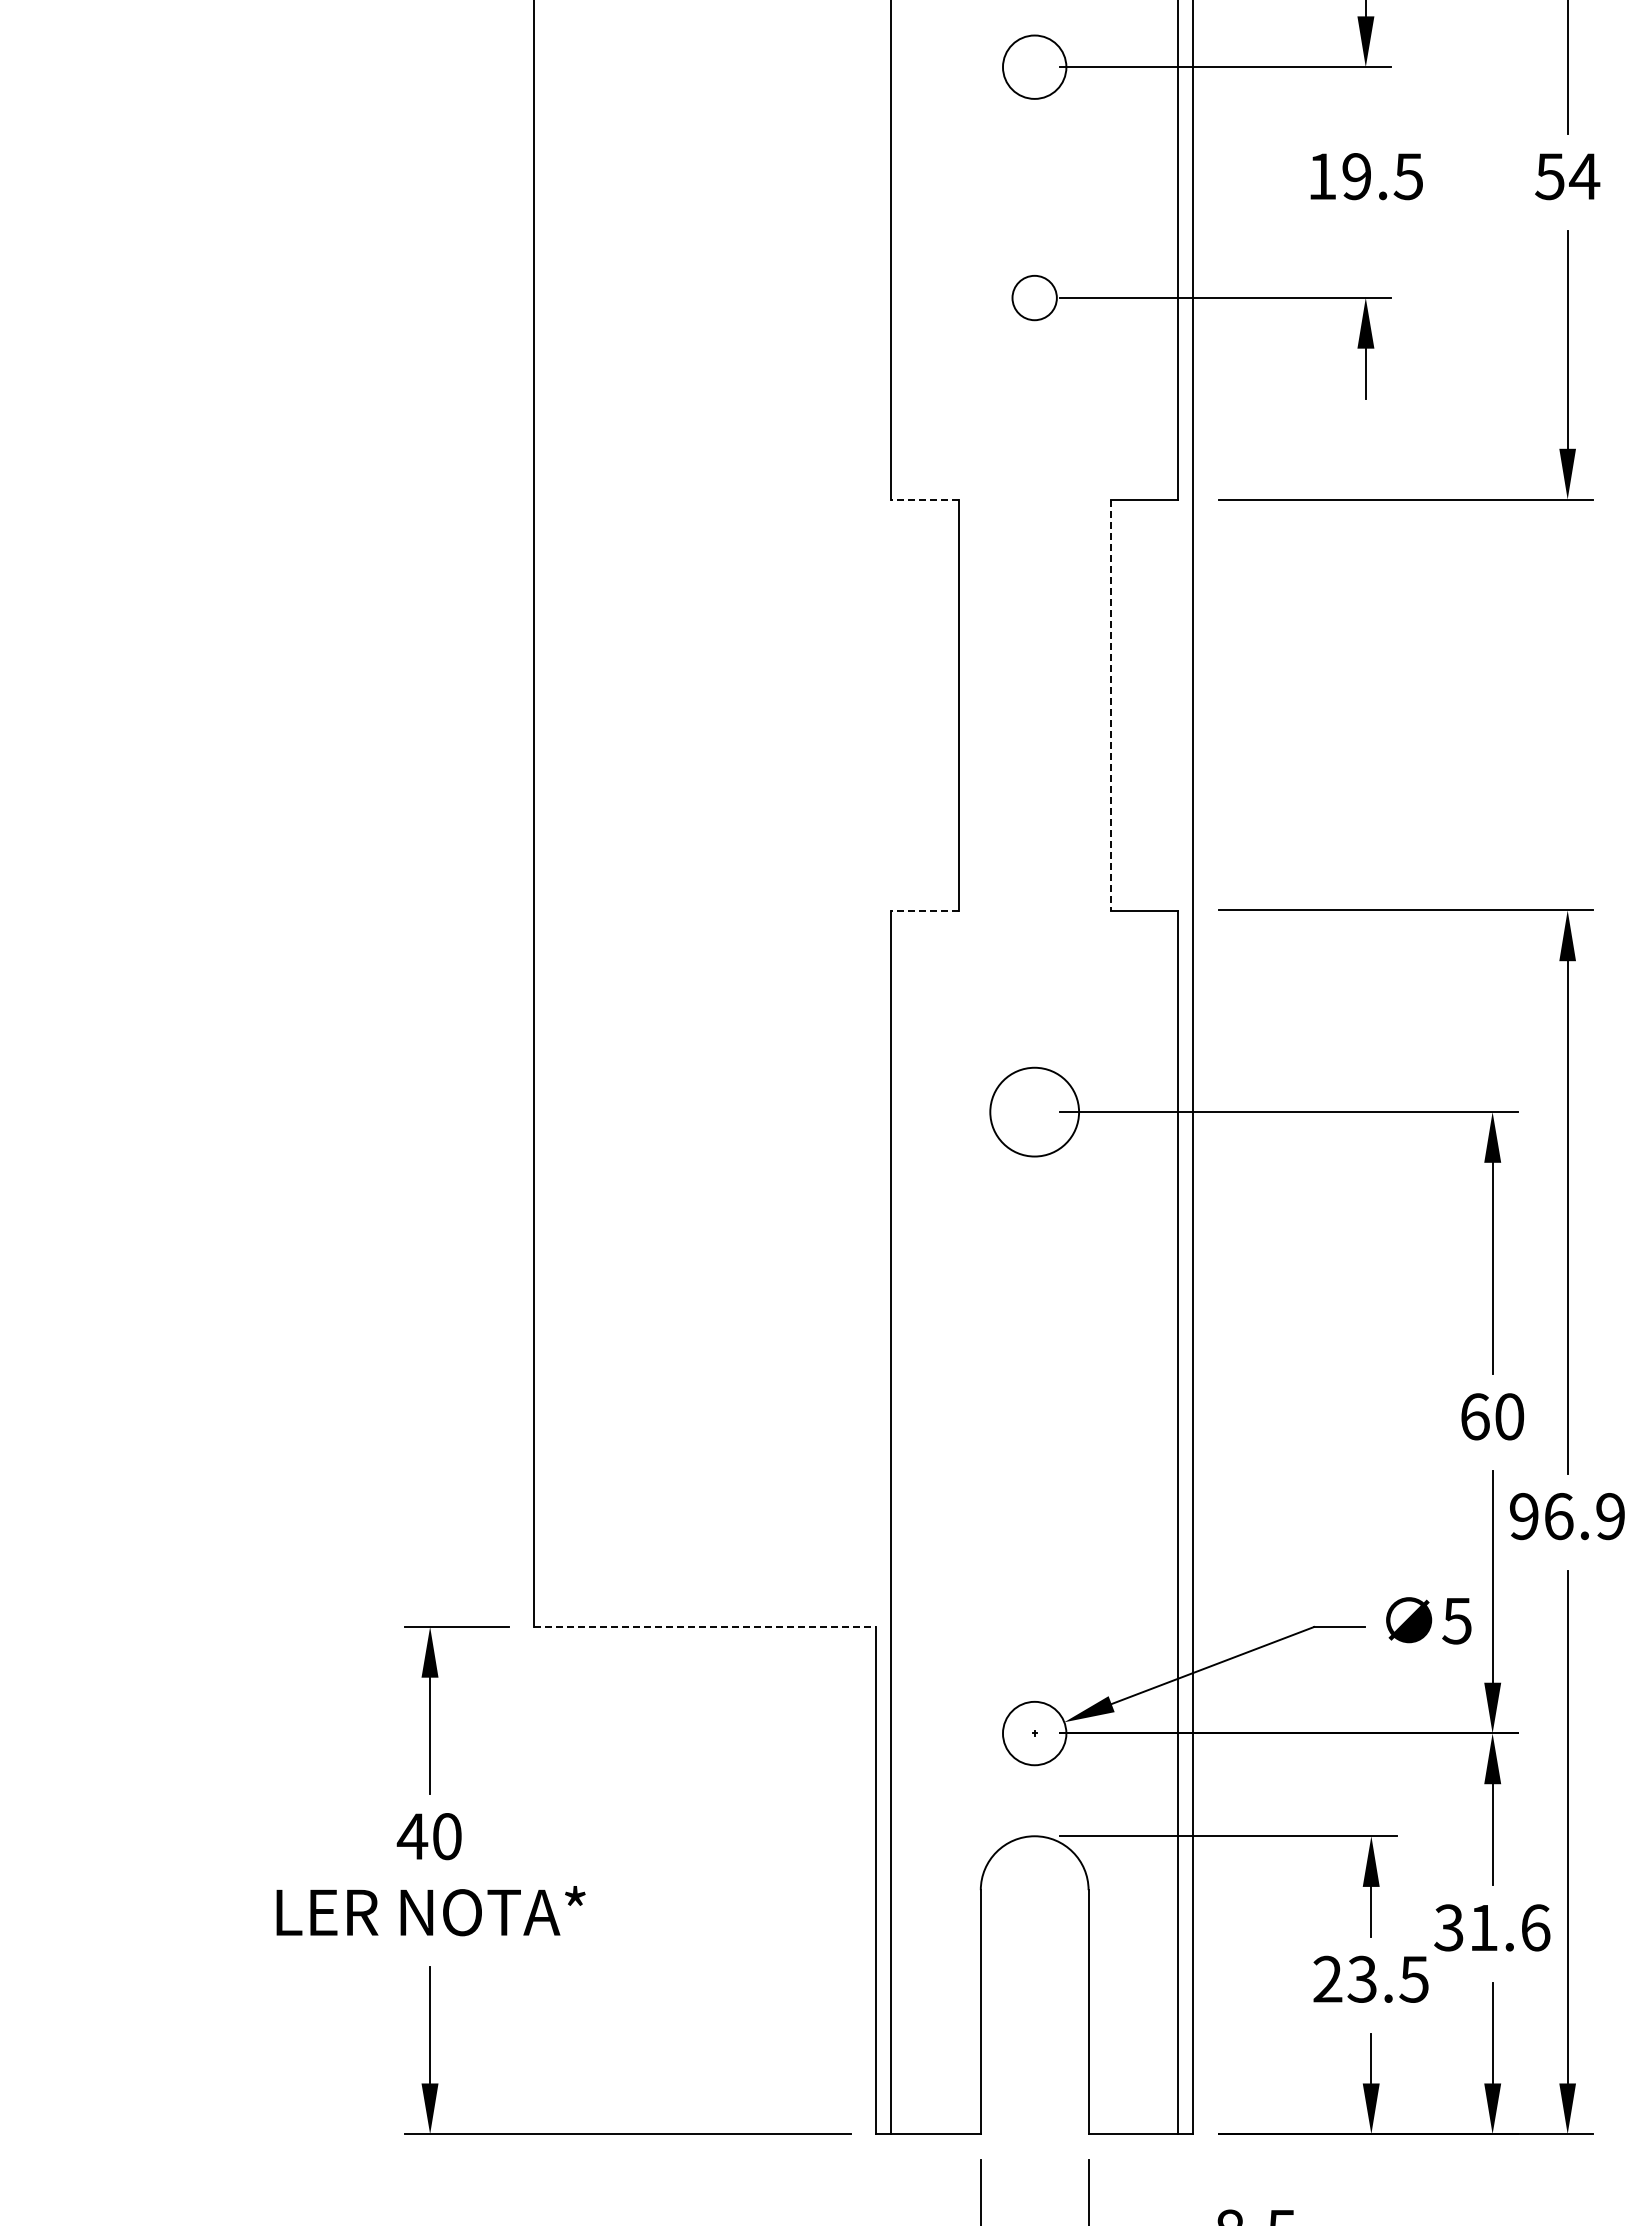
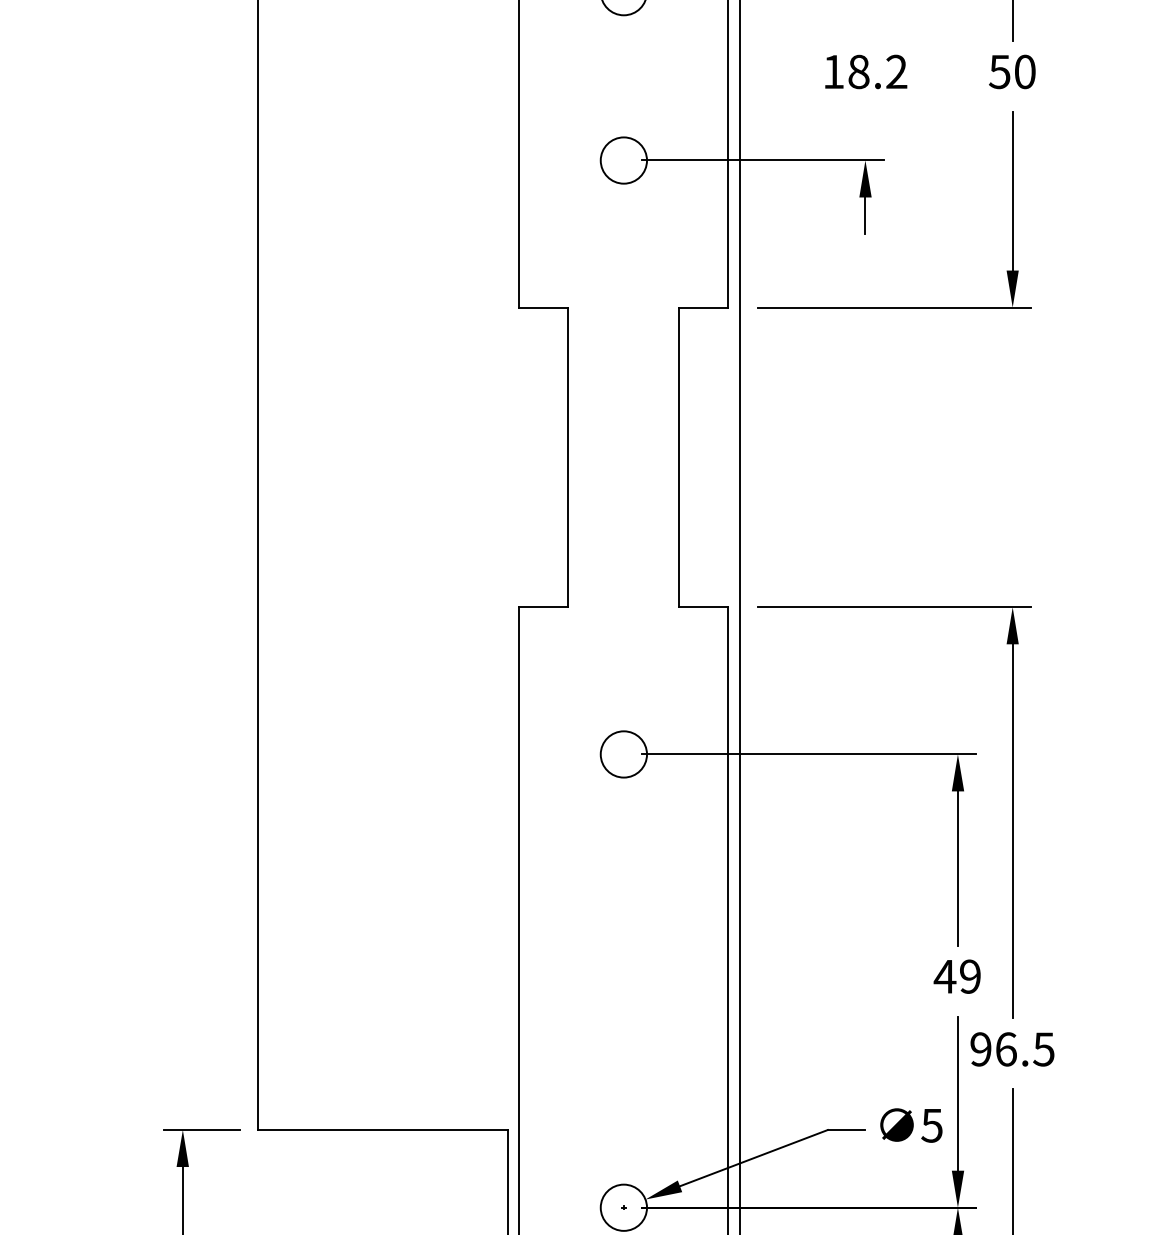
text: (1382, 176) -> (877, 71), 19.5 -> 18.2
text: (1584, 176) -> (1024, 71), 54 -> 50
circle: (1034, 297) -> (623, 160), size x1.43
line: (925, 499) -> (544, 307), dashed -> solid
line: (1110, 705) -> (679, 457), dashed -> solid
line: (925, 910) -> (544, 607), dashed -> solid
circle: (1034, 1111) -> (623, 753), size x0.71
text: (1491, 1416) -> (957, 976), 60 -> 49
text: (1609, 1516) -> (1043, 1049), 96.9 -> 96.5
line: (705, 1627) -> (383, 1130), dashed -> solid

